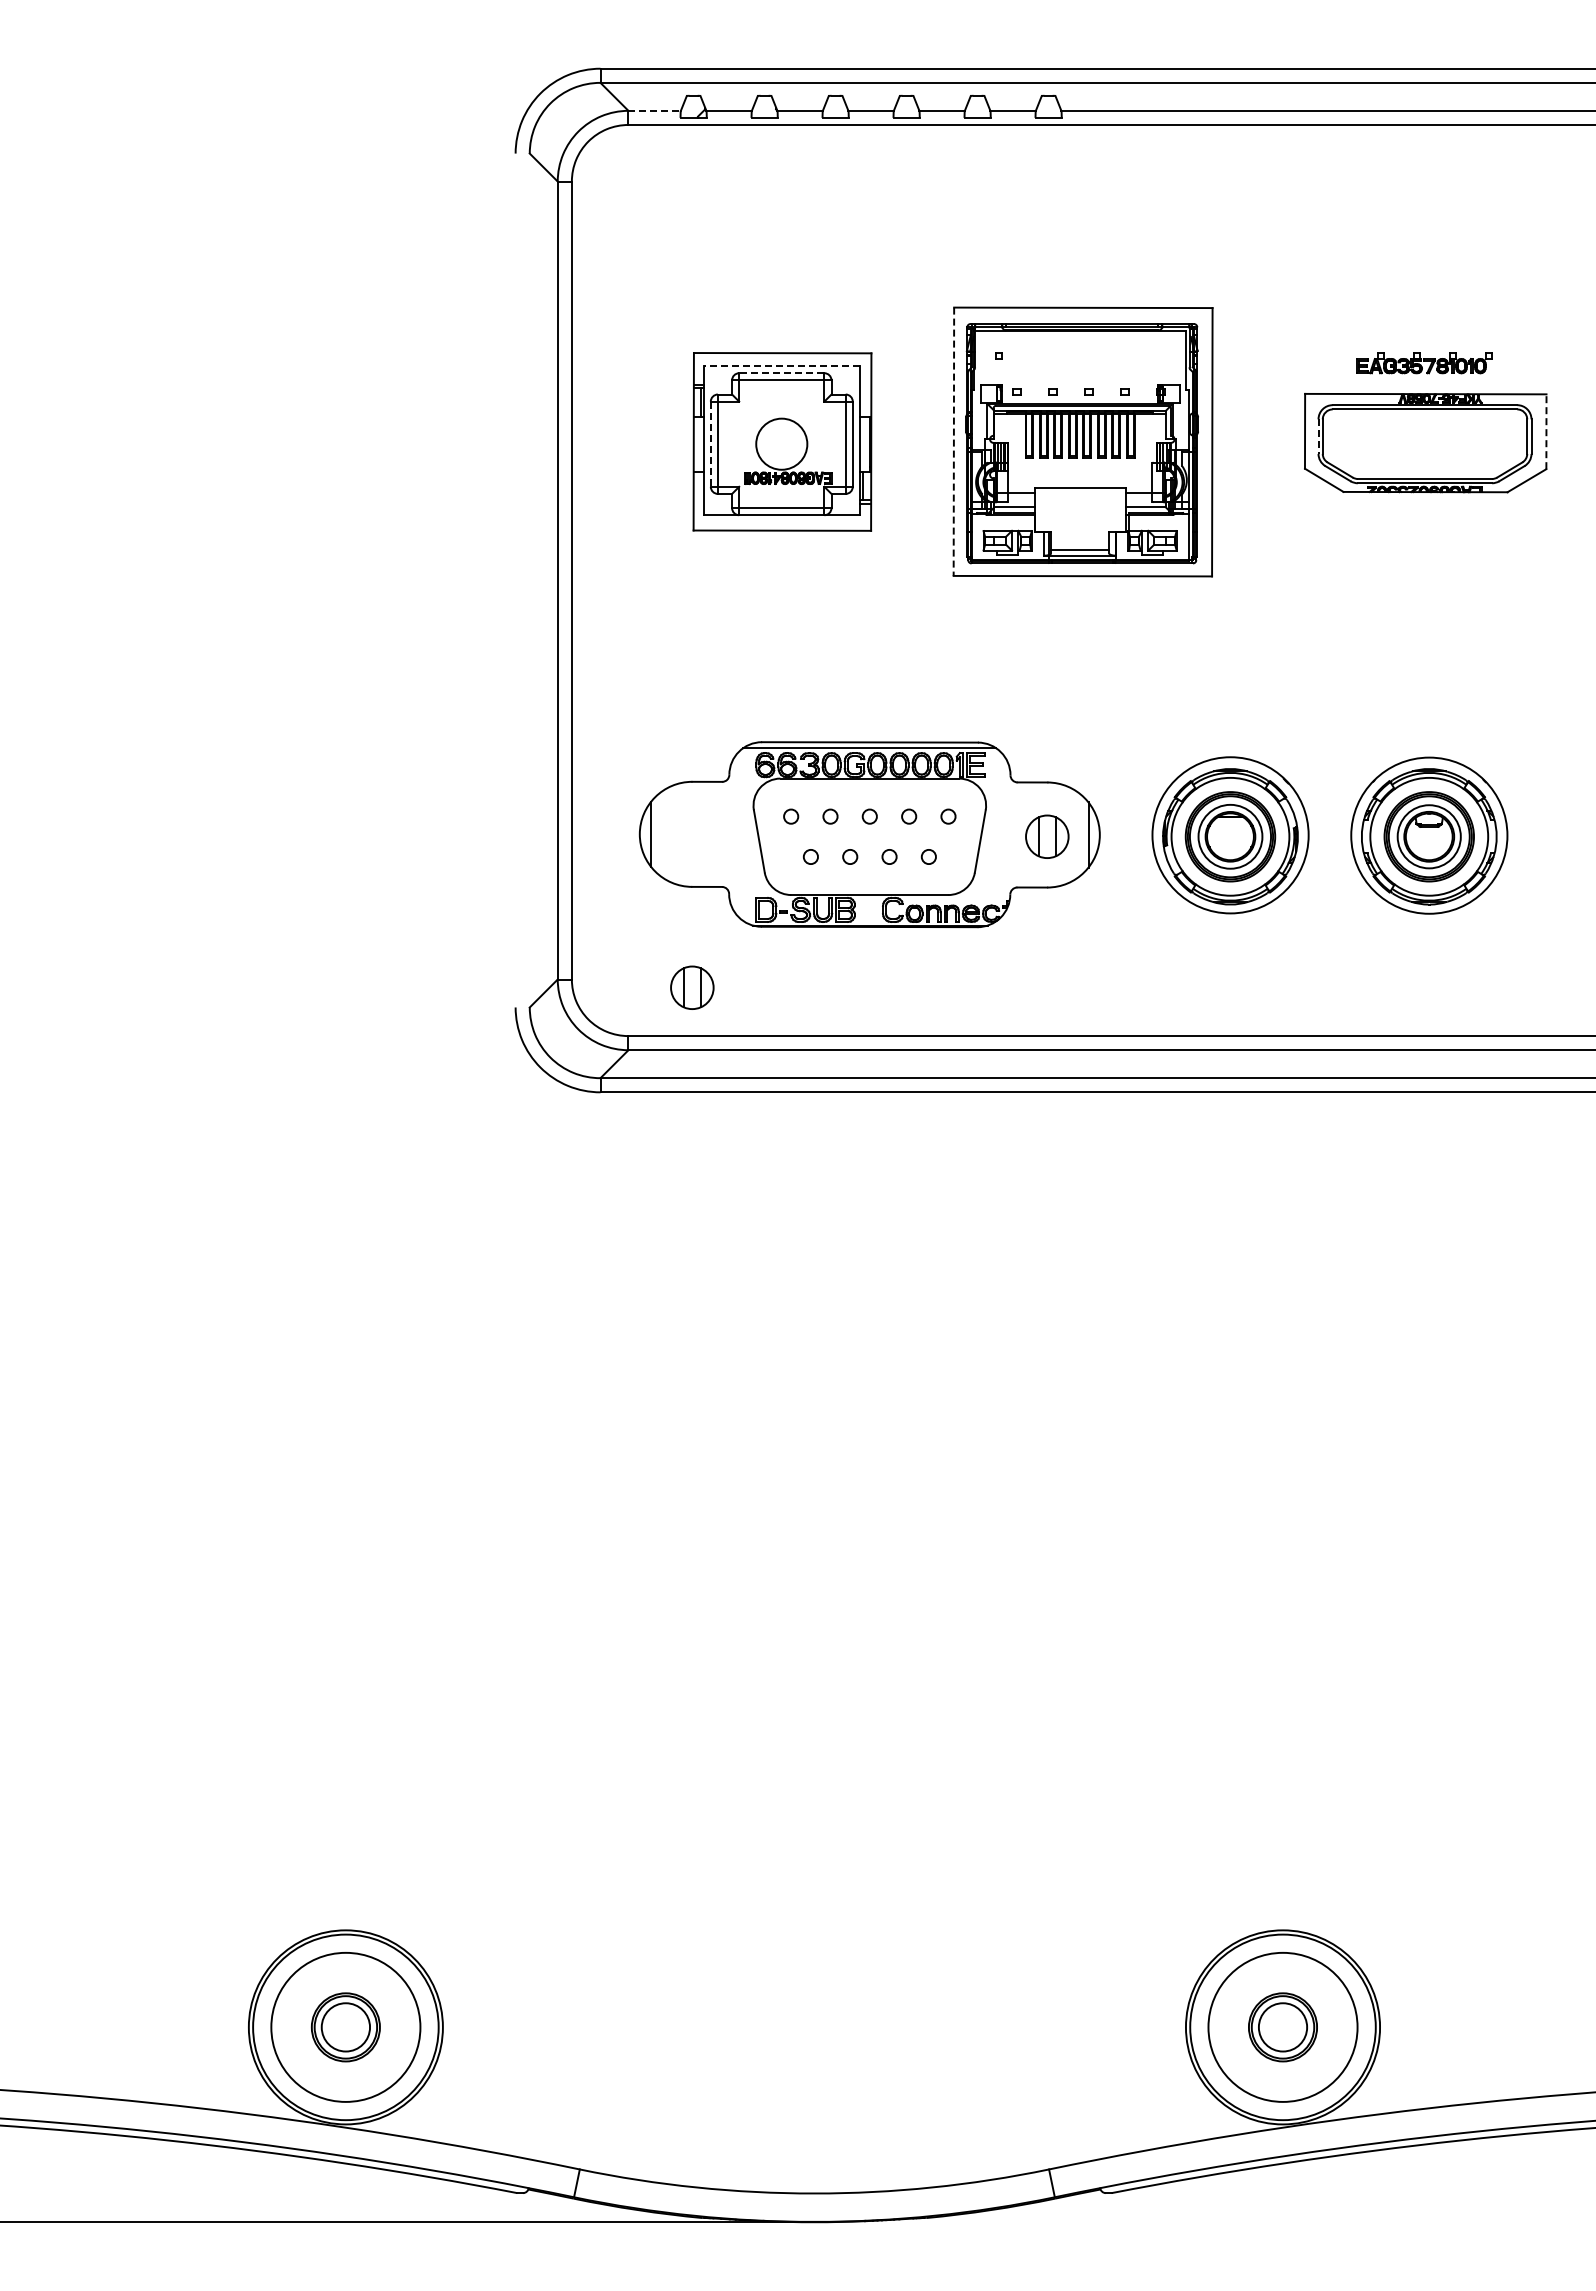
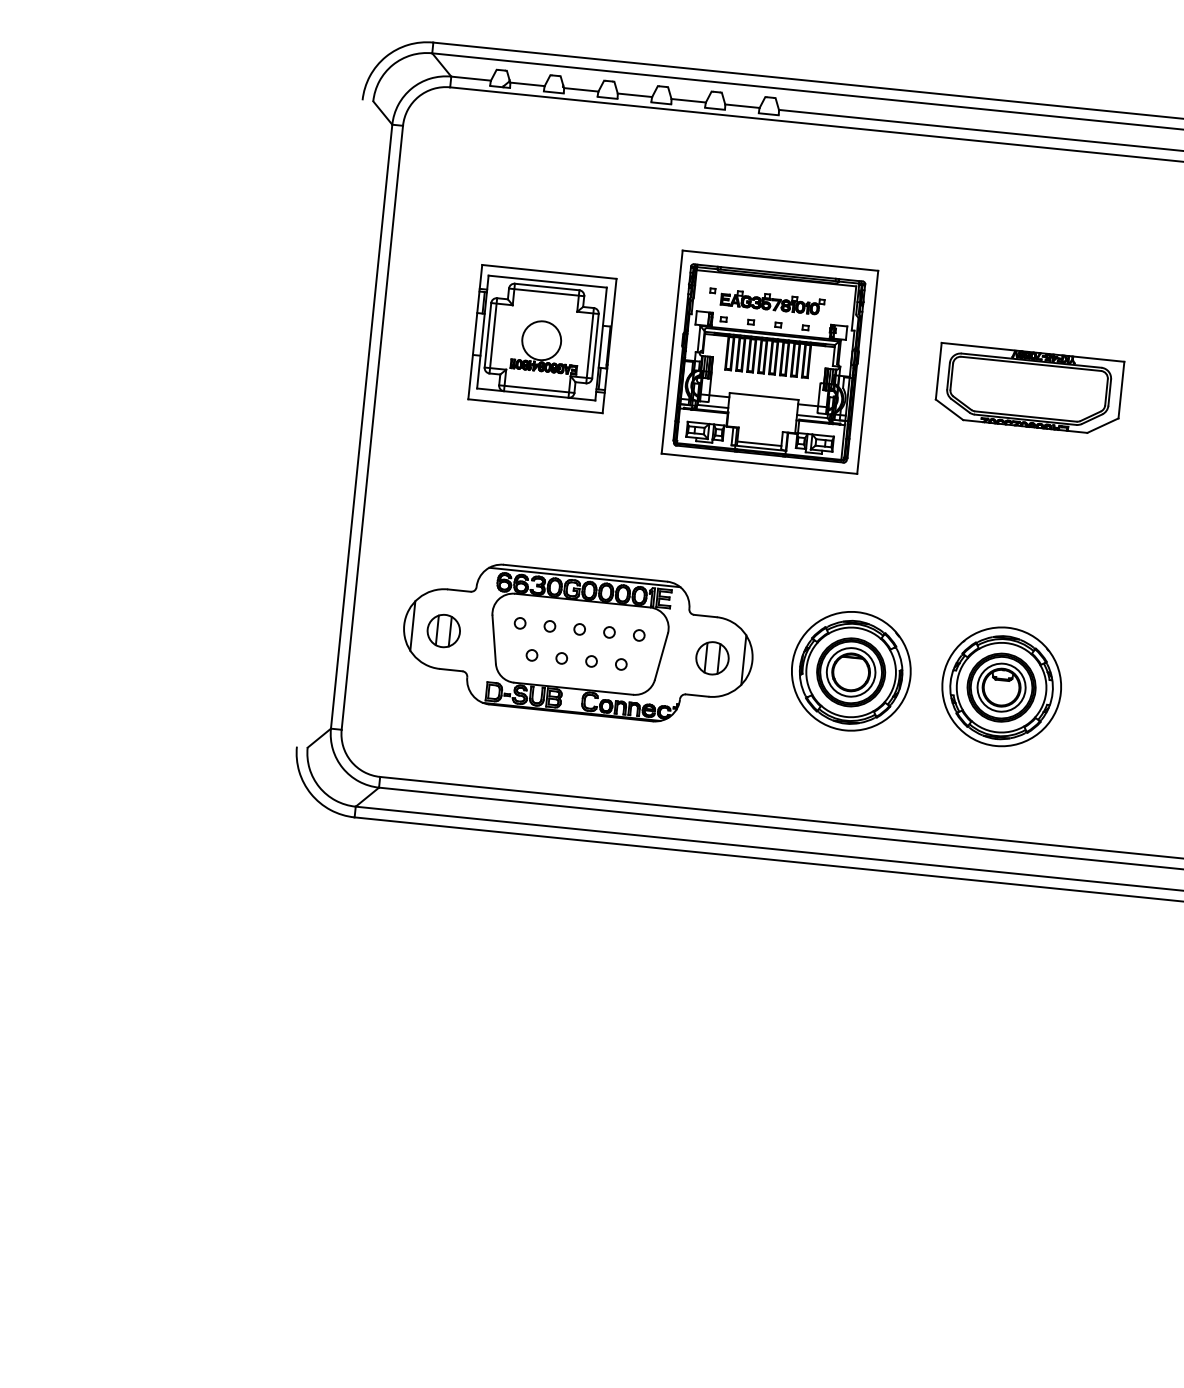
line: (655, 110) -> (471, 78), dashed -> solid
part: (1424, 363) -> (772, 302), moved
line: (781, 366) -> (547, 281), dashed -> solid
line: (781, 373) -> (546, 287), dashed -> solid
line: (1546, 431) -> (1121, 389), dashed -> solid
line: (1318, 437) -> (948, 376), dashed -> solid
line: (953, 442) -> (671, 352), dashed -> solid
line: (710, 444) -> (487, 335), dashed -> solid
part: (692, 987) -> (443, 630), moved

